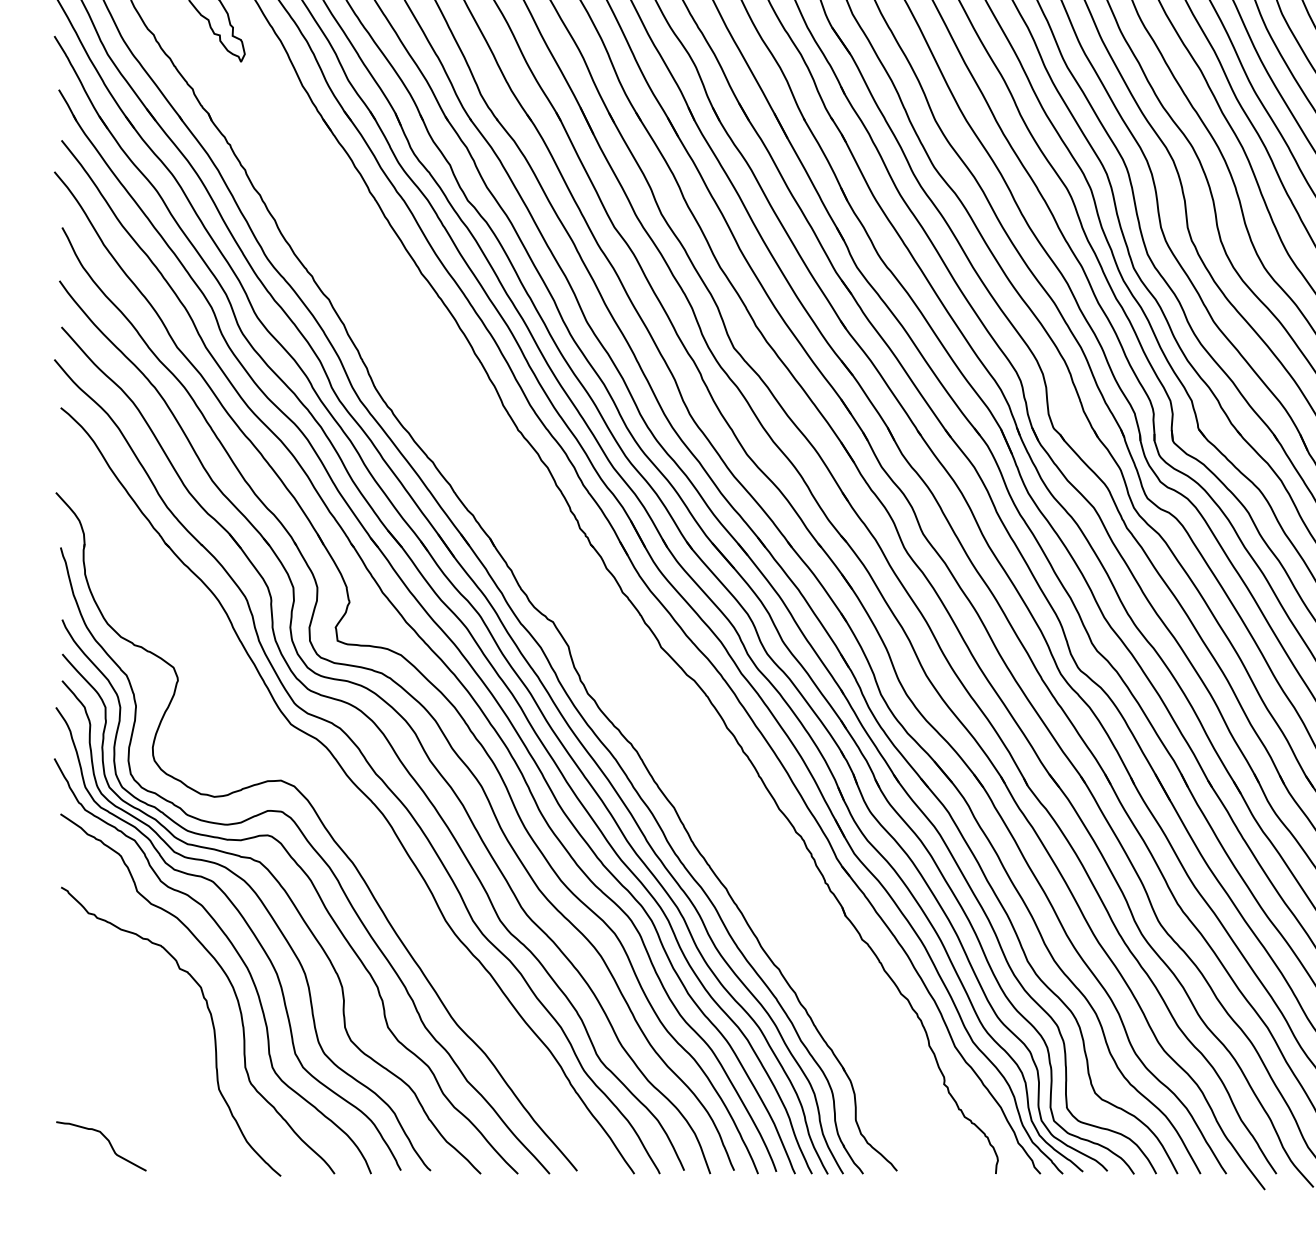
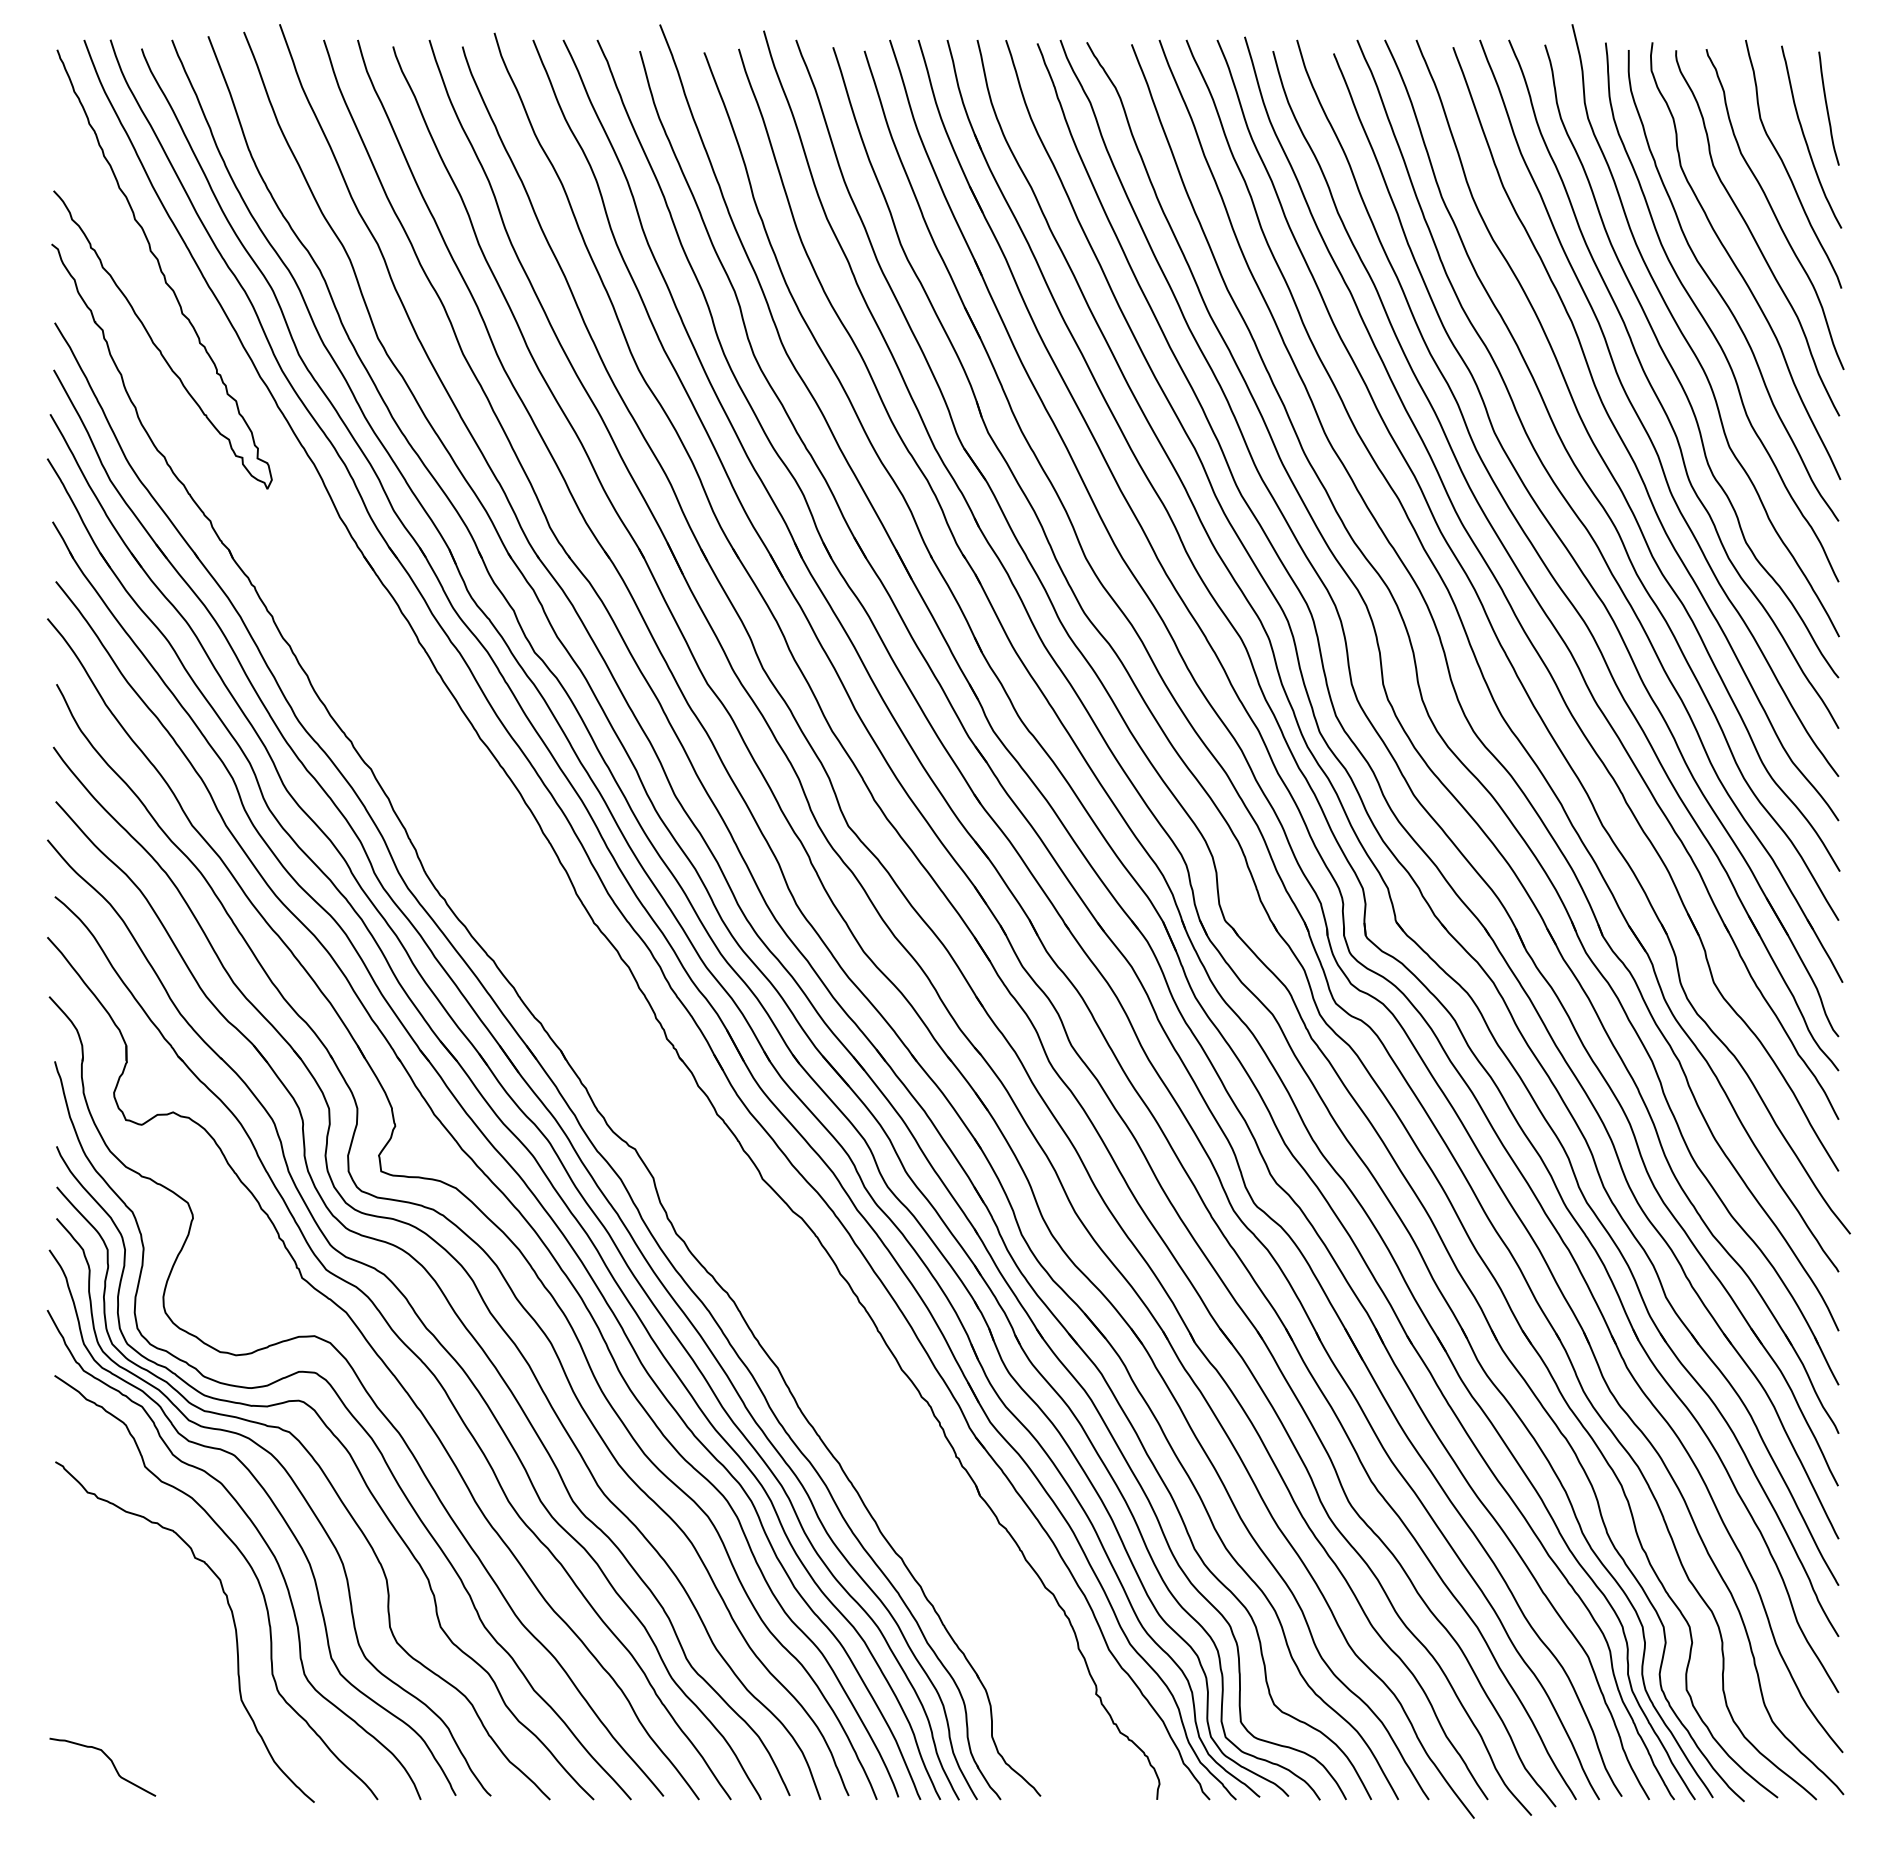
part: (337, 802) -> (381, 1361), added

